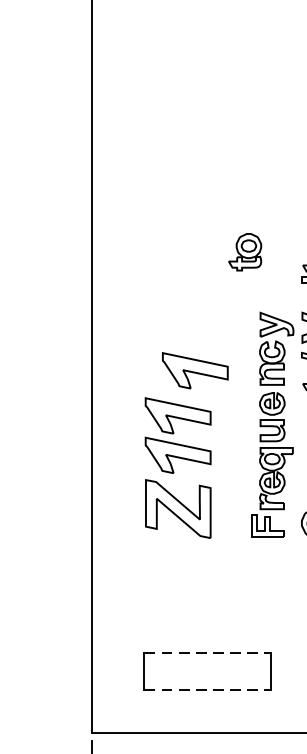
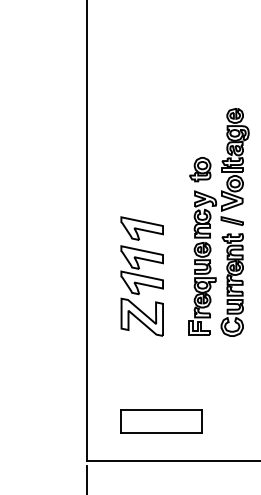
part: (245, 252) -> (200, 169), moved
part: (194, 370) -> (141, 228), moved
line: (208, 652) -> (161, 409), dashed -> solid
line: (208, 690) -> (161, 433), dashed -> solid

